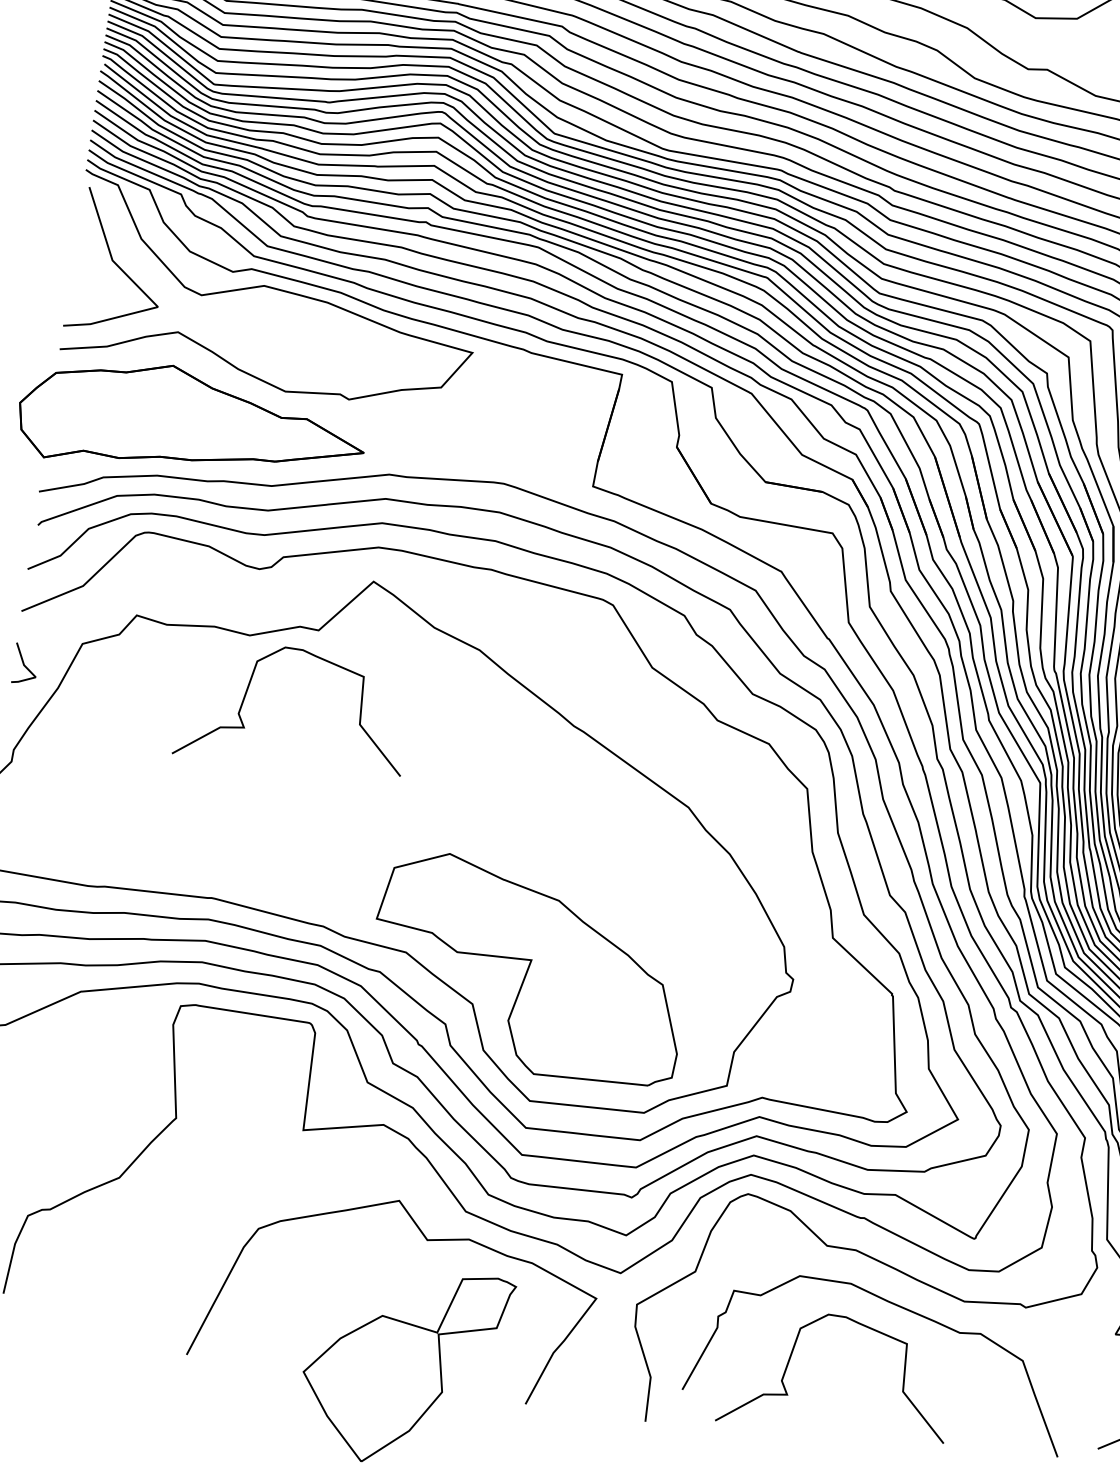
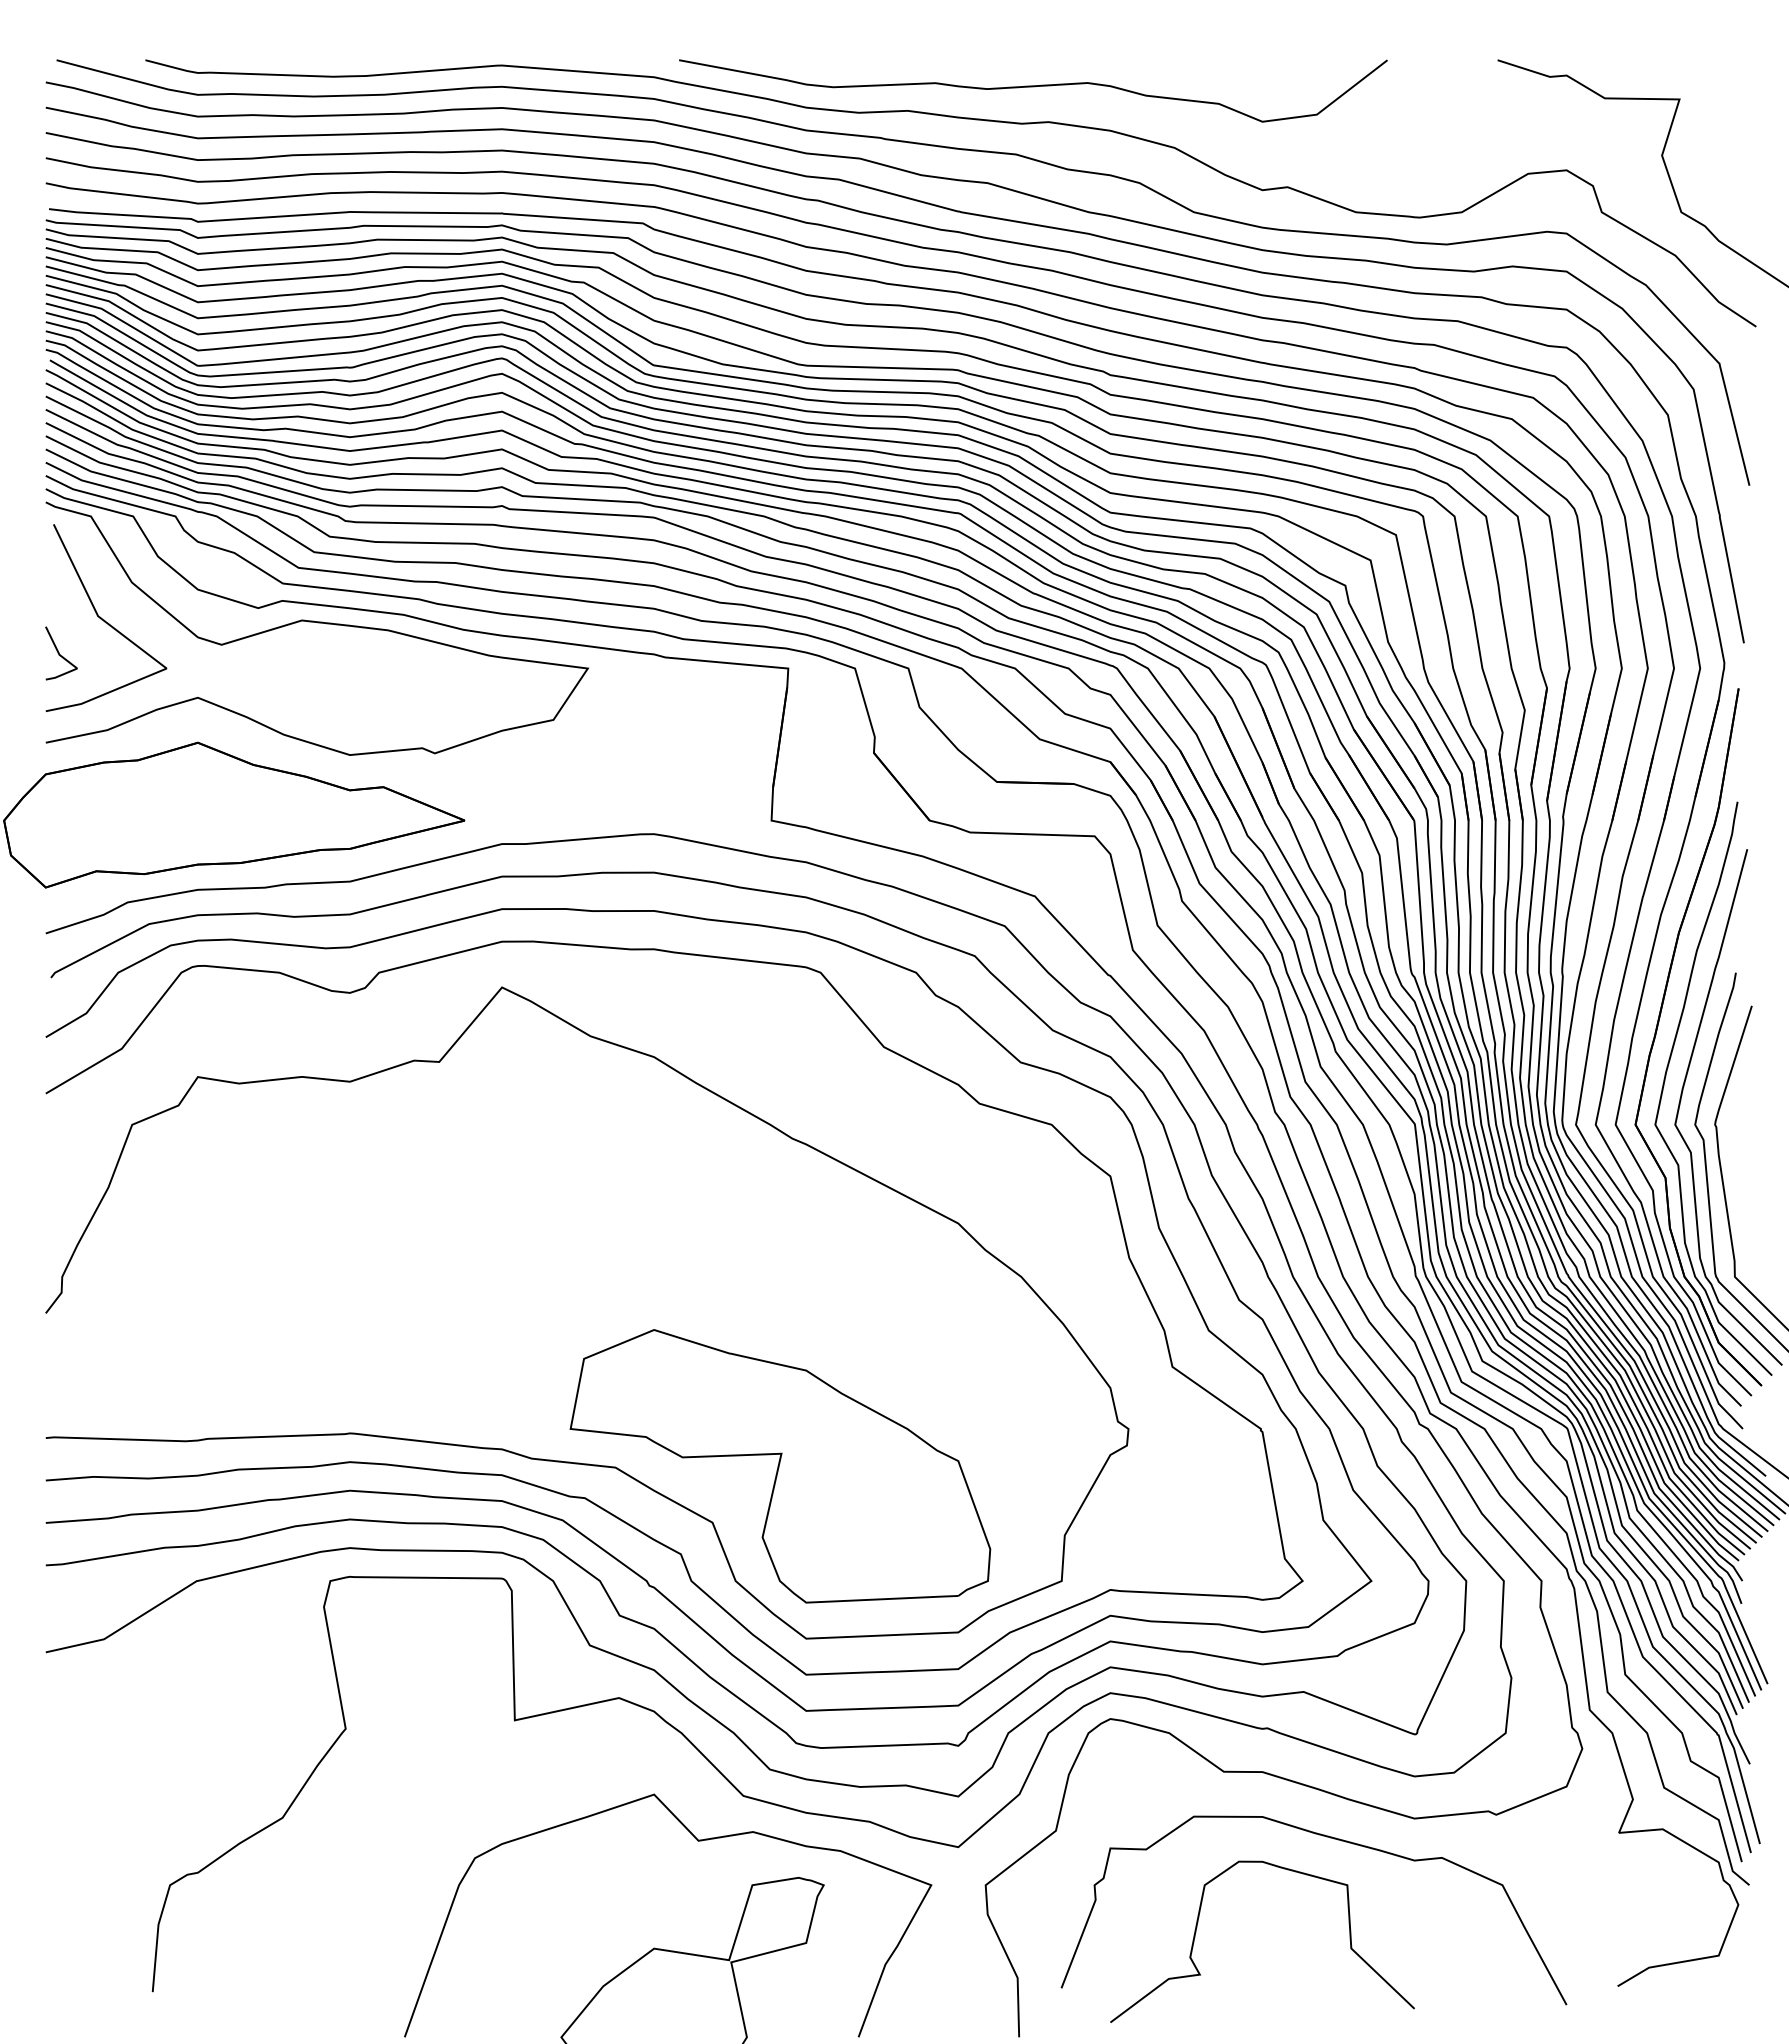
line: (24, 664) -> (60, 654), moved
curve: (247, 692) -> (357, 1156), removed

